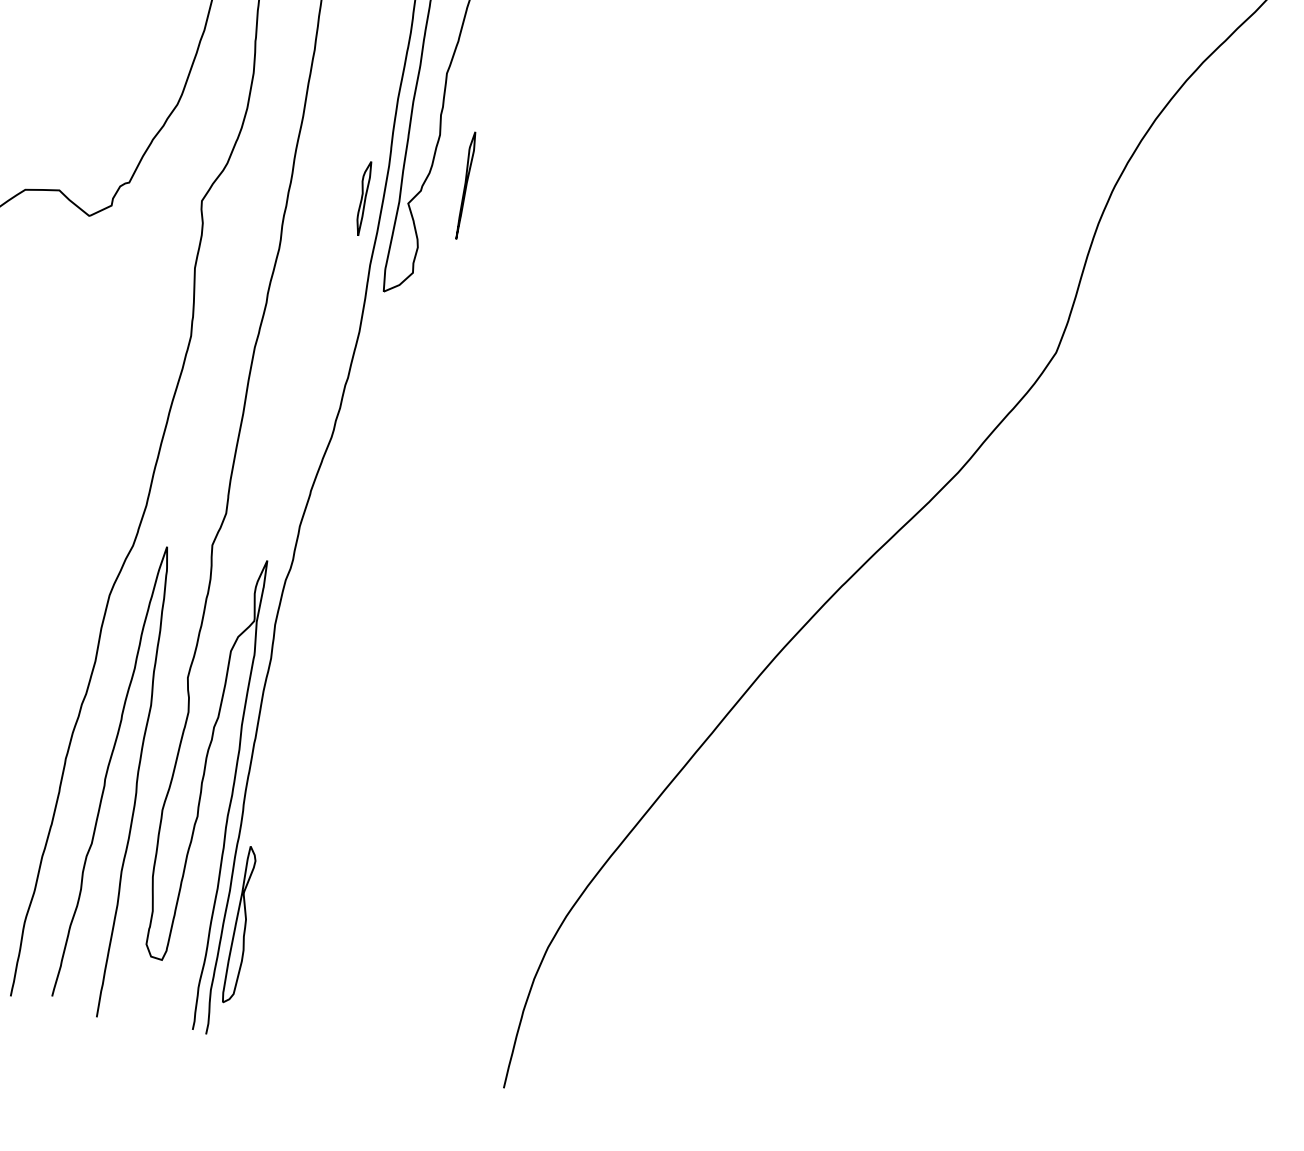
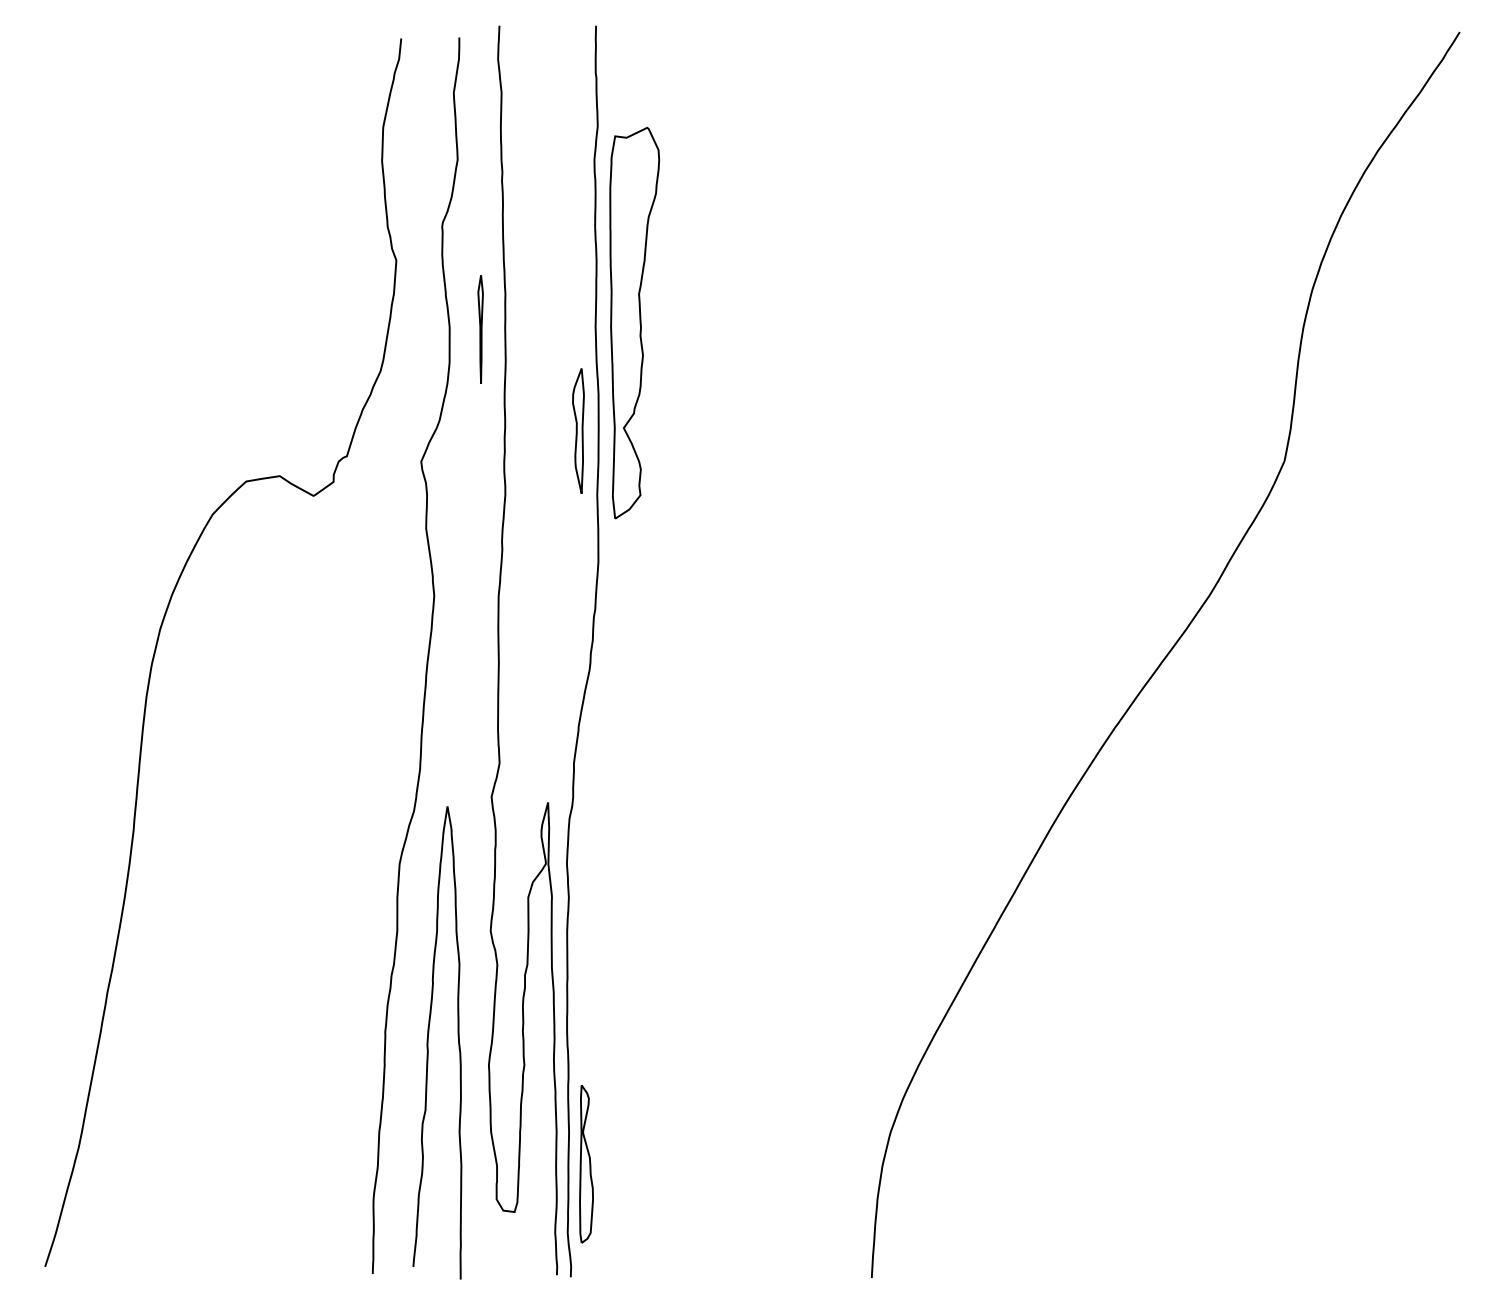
part: (465, 185) -> (480, 329), moved
part: (362, 197) -> (578, 430), size x1.67

